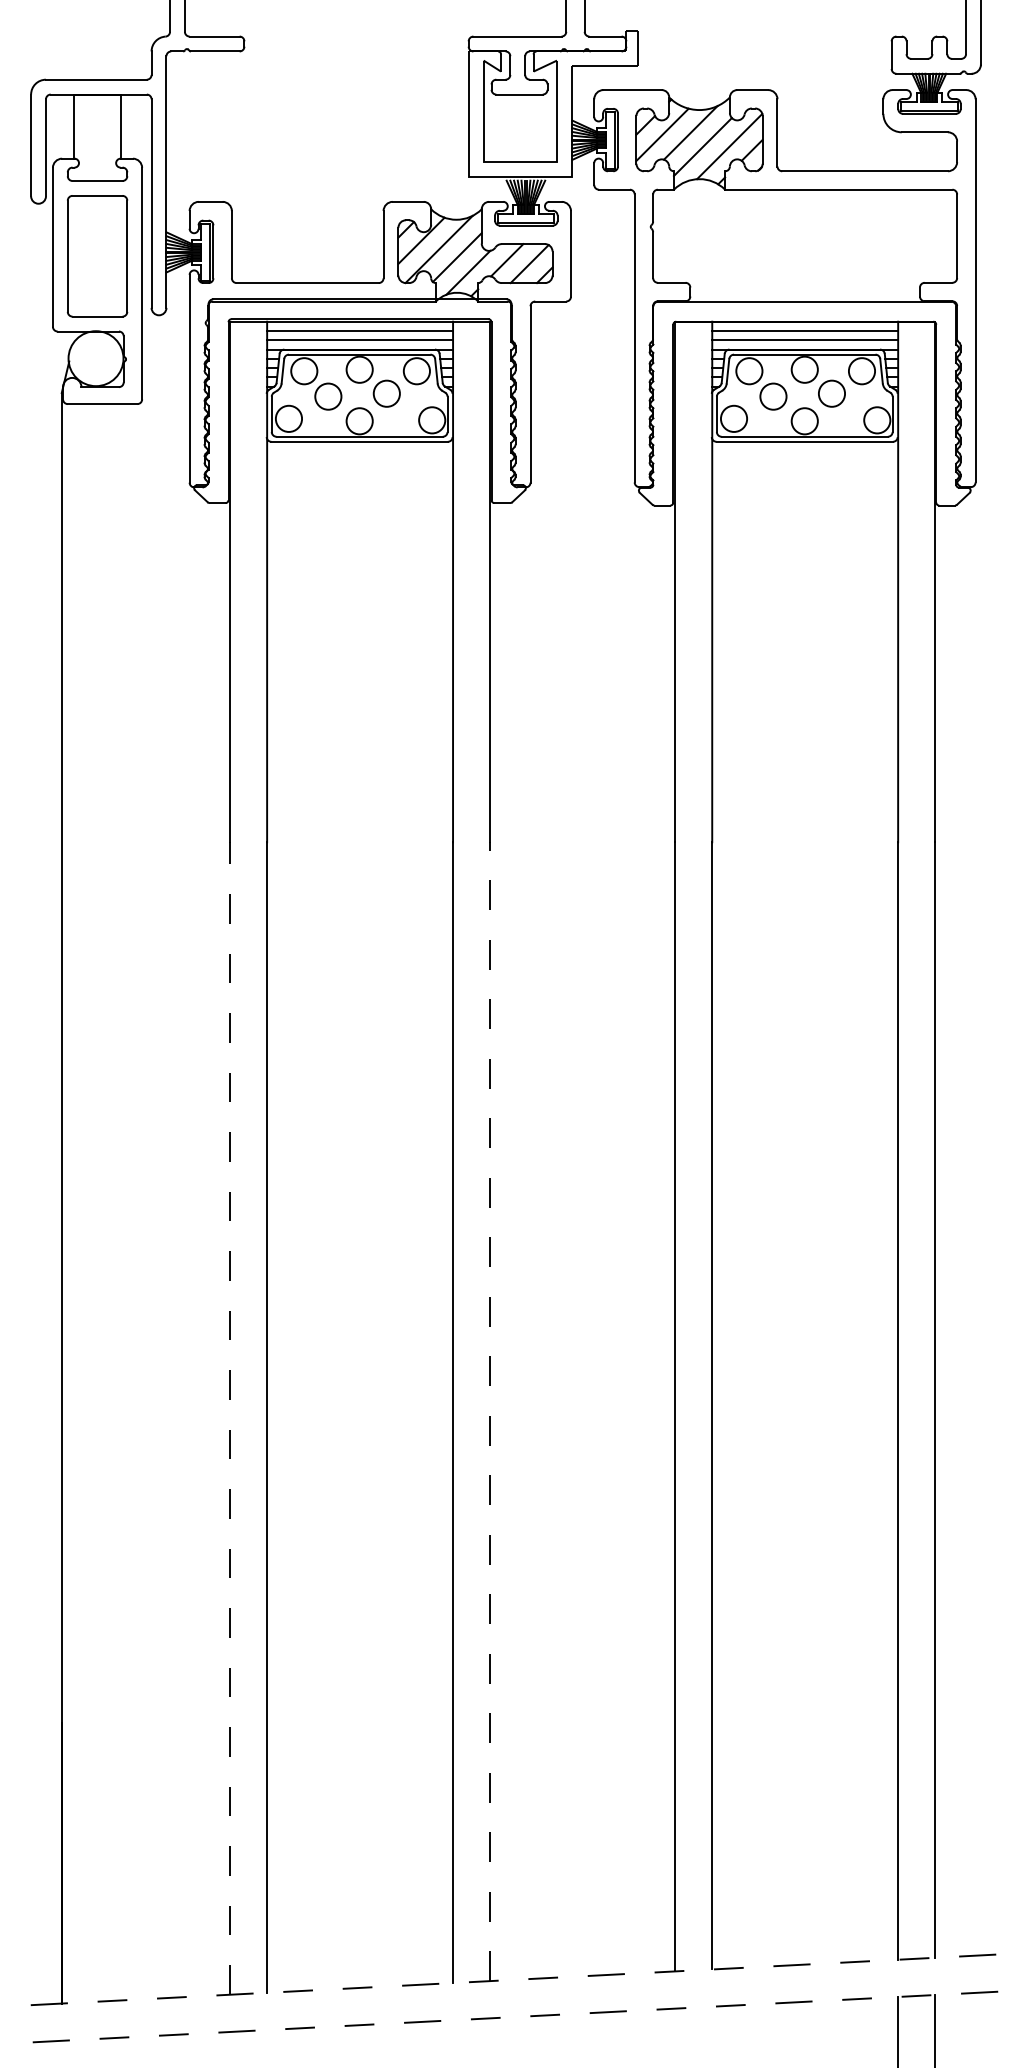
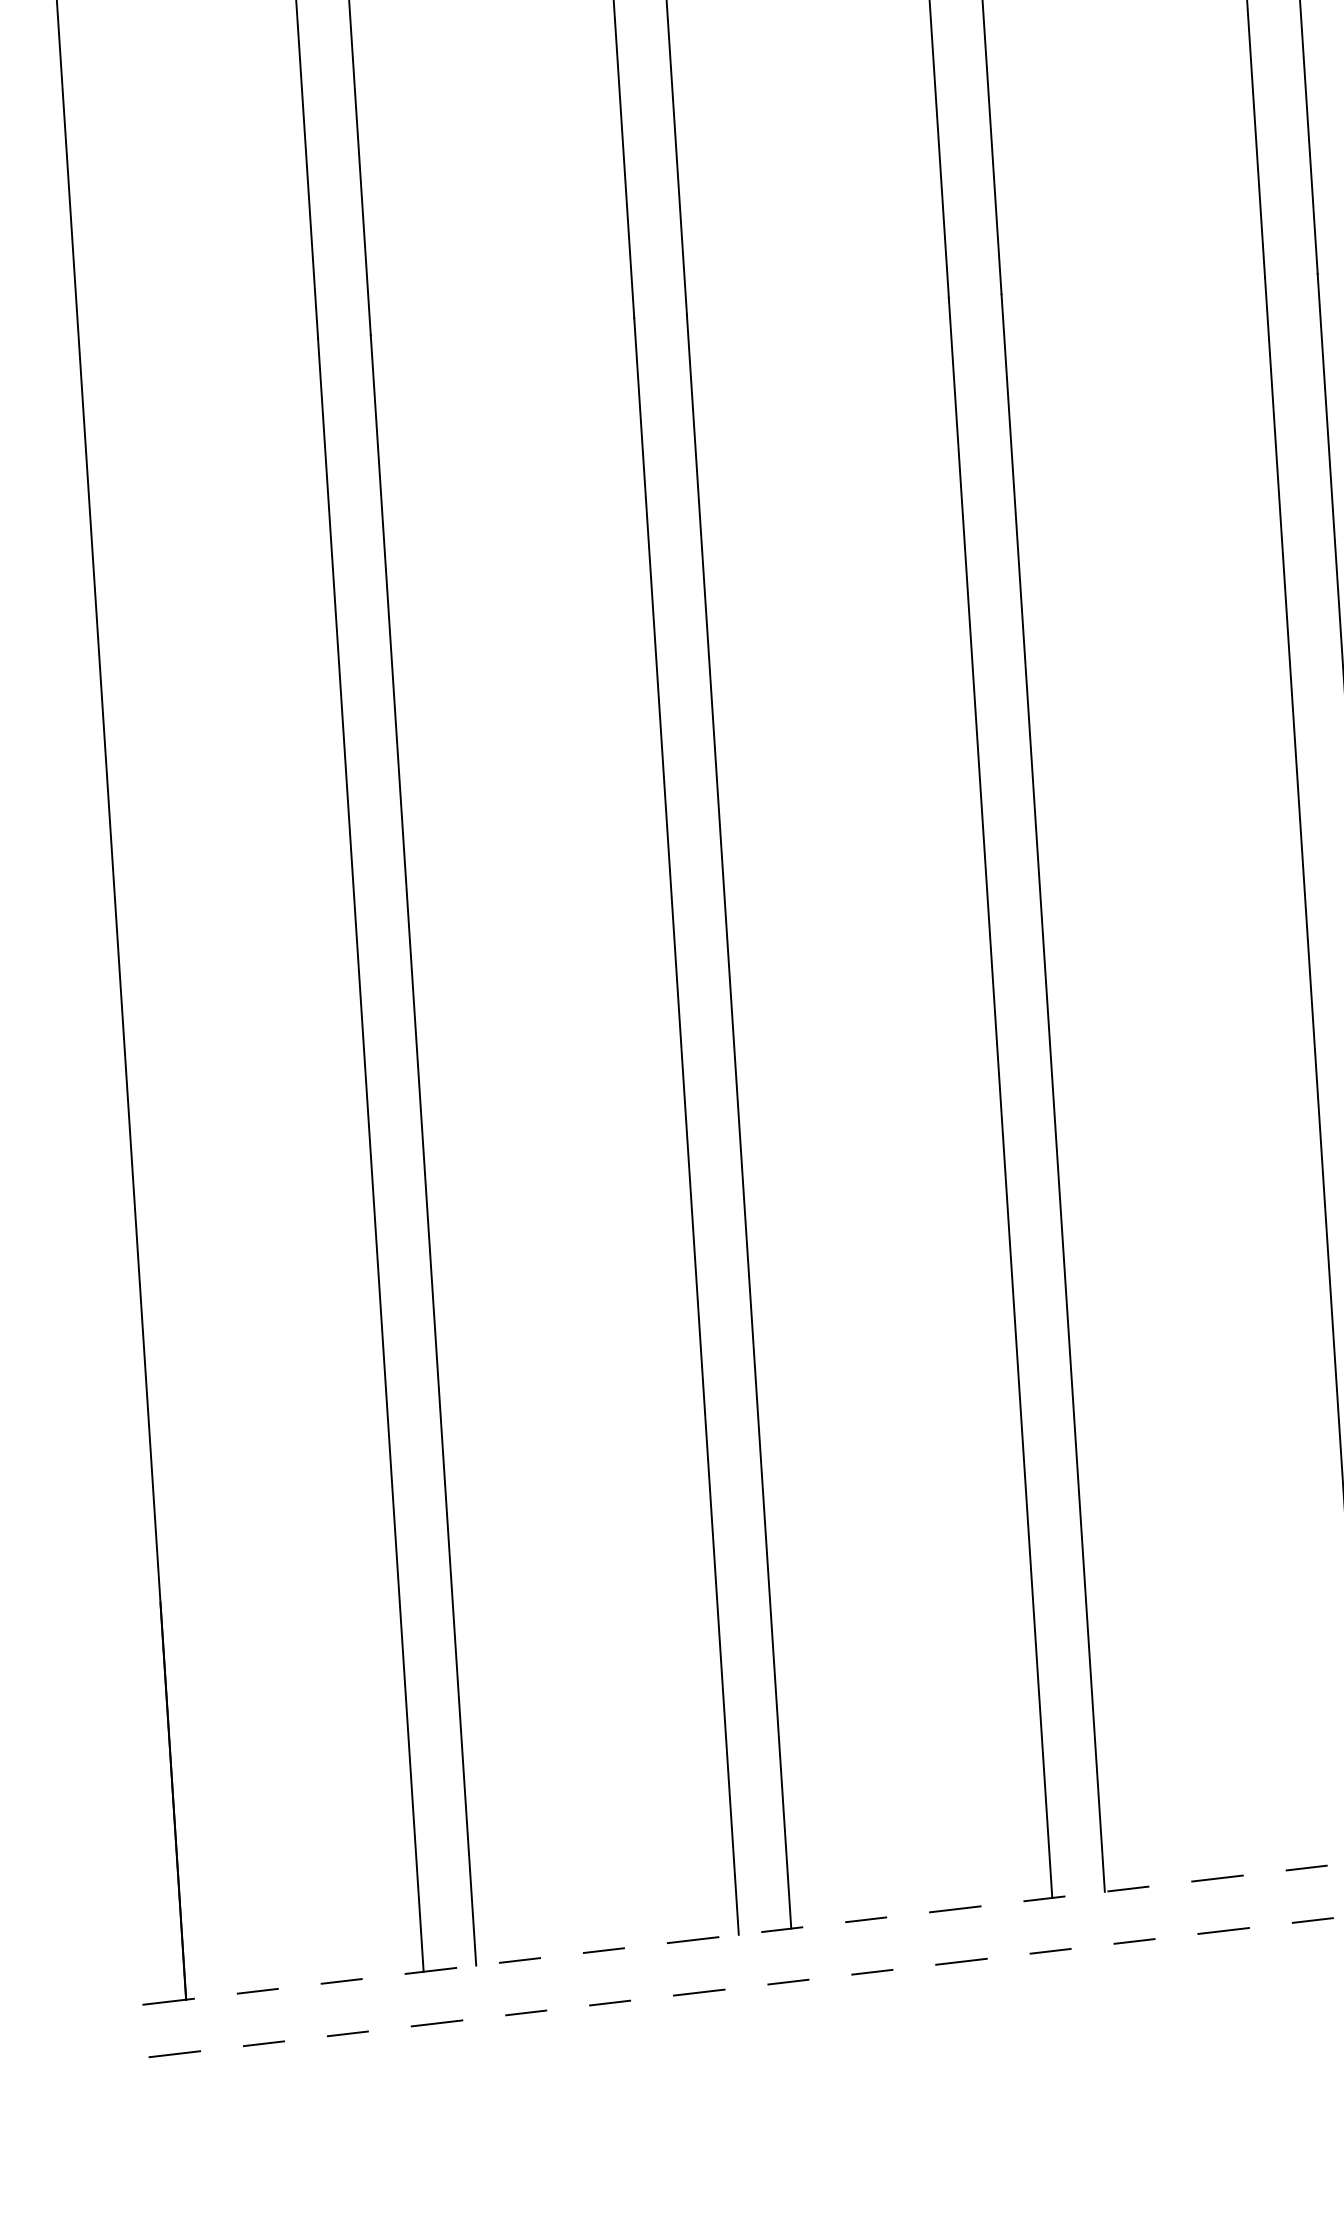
line: (490, 1411) -> (739, 1121), dashed -> solid
line: (229, 1418) -> (370, 1155), dashed -> solid

